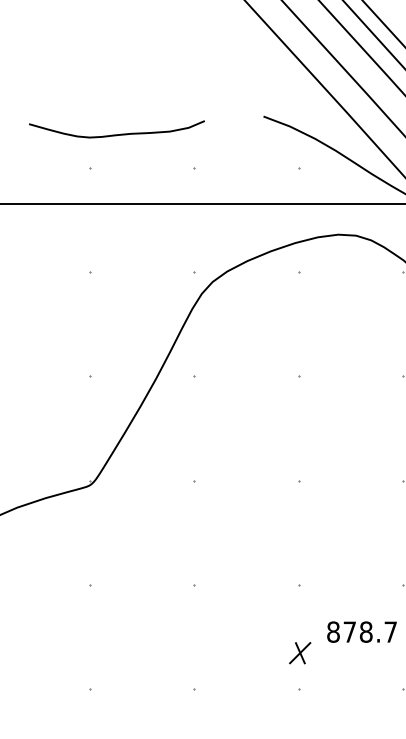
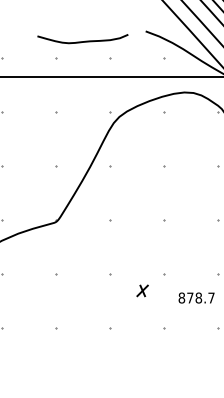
curve: (116, 134) -> (82, 41), moved
part: (299, 652) -> (142, 290), moved

